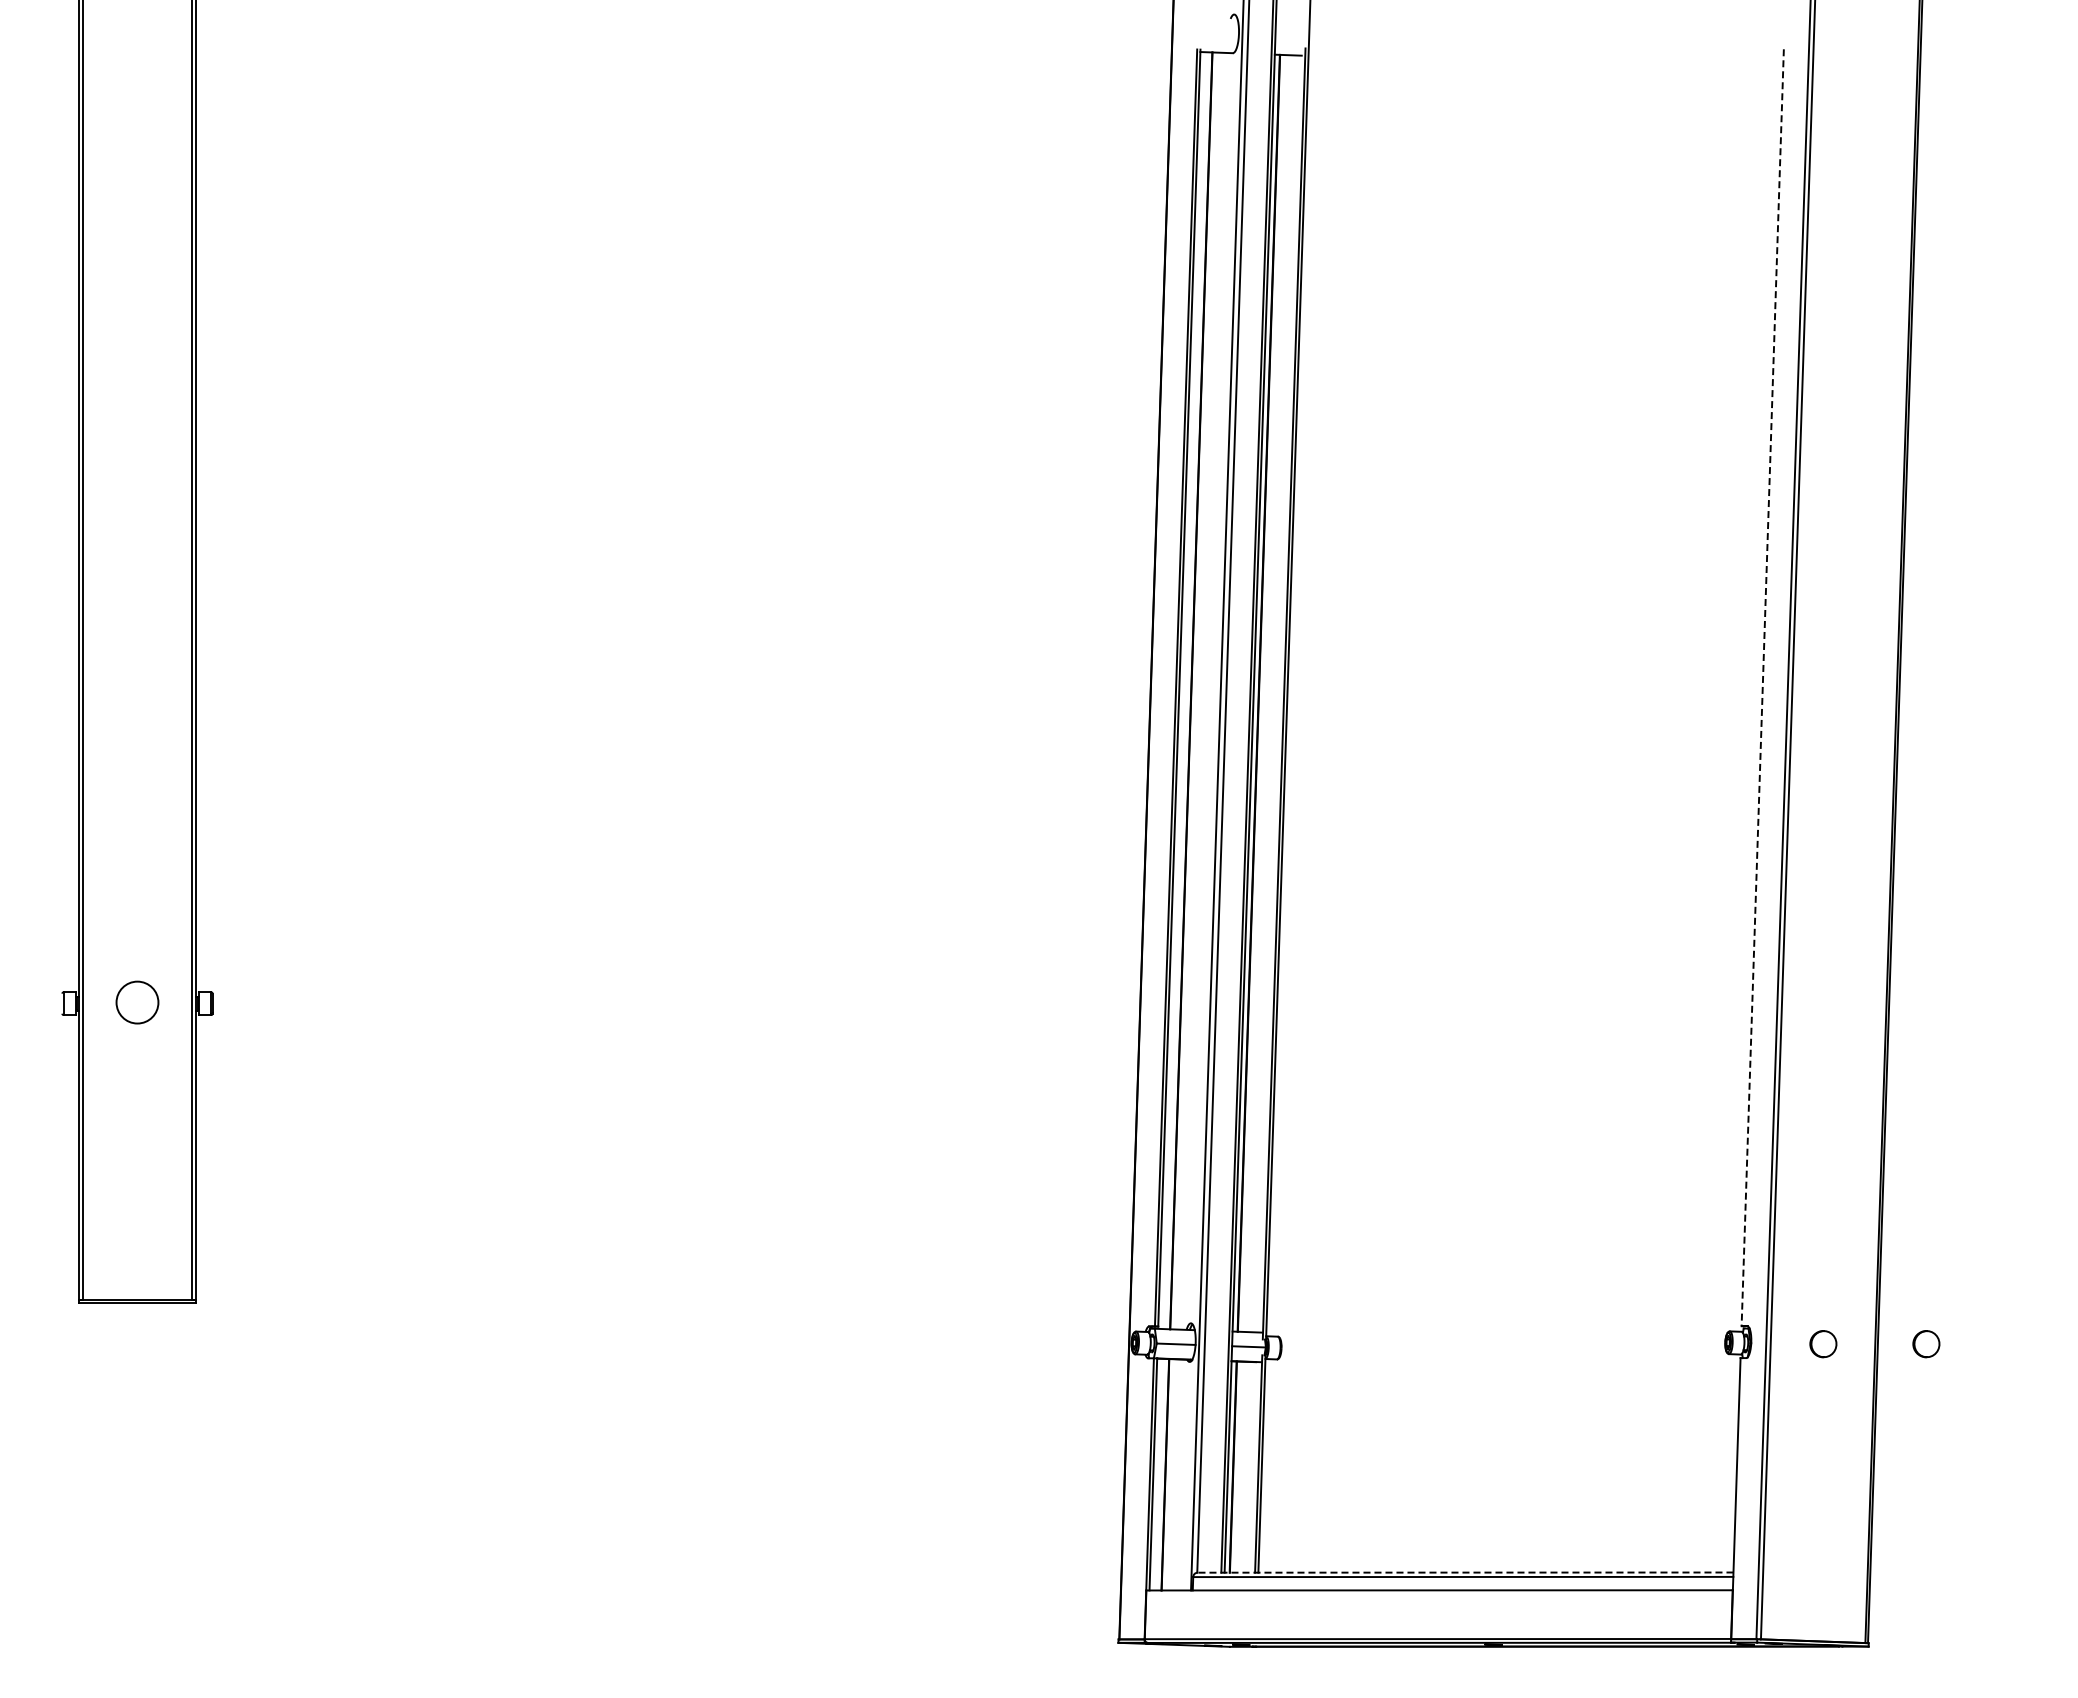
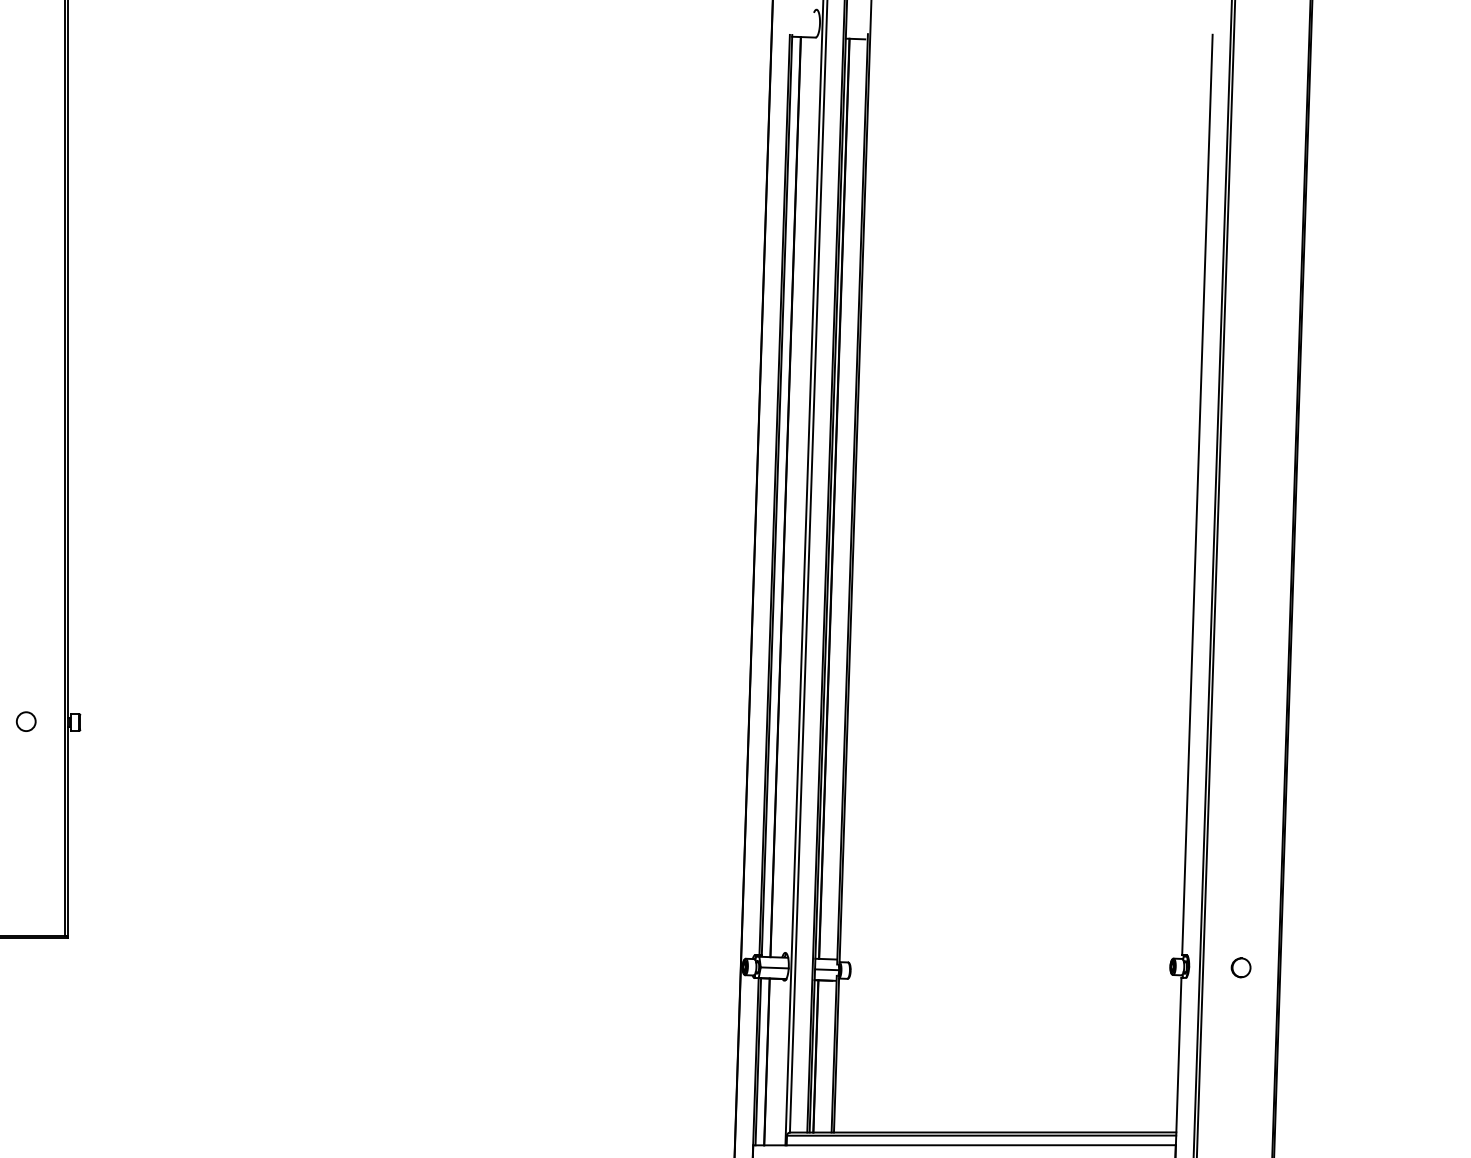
line: (1762, 687) -> (1197, 494), dashed -> solid
circle: (137, 1002) -> (26, 721), size x0.62
part: (1926, 1344) -> (1315, 968), removed
line: (1465, 1572) -> (983, 1132), dashed -> solid

